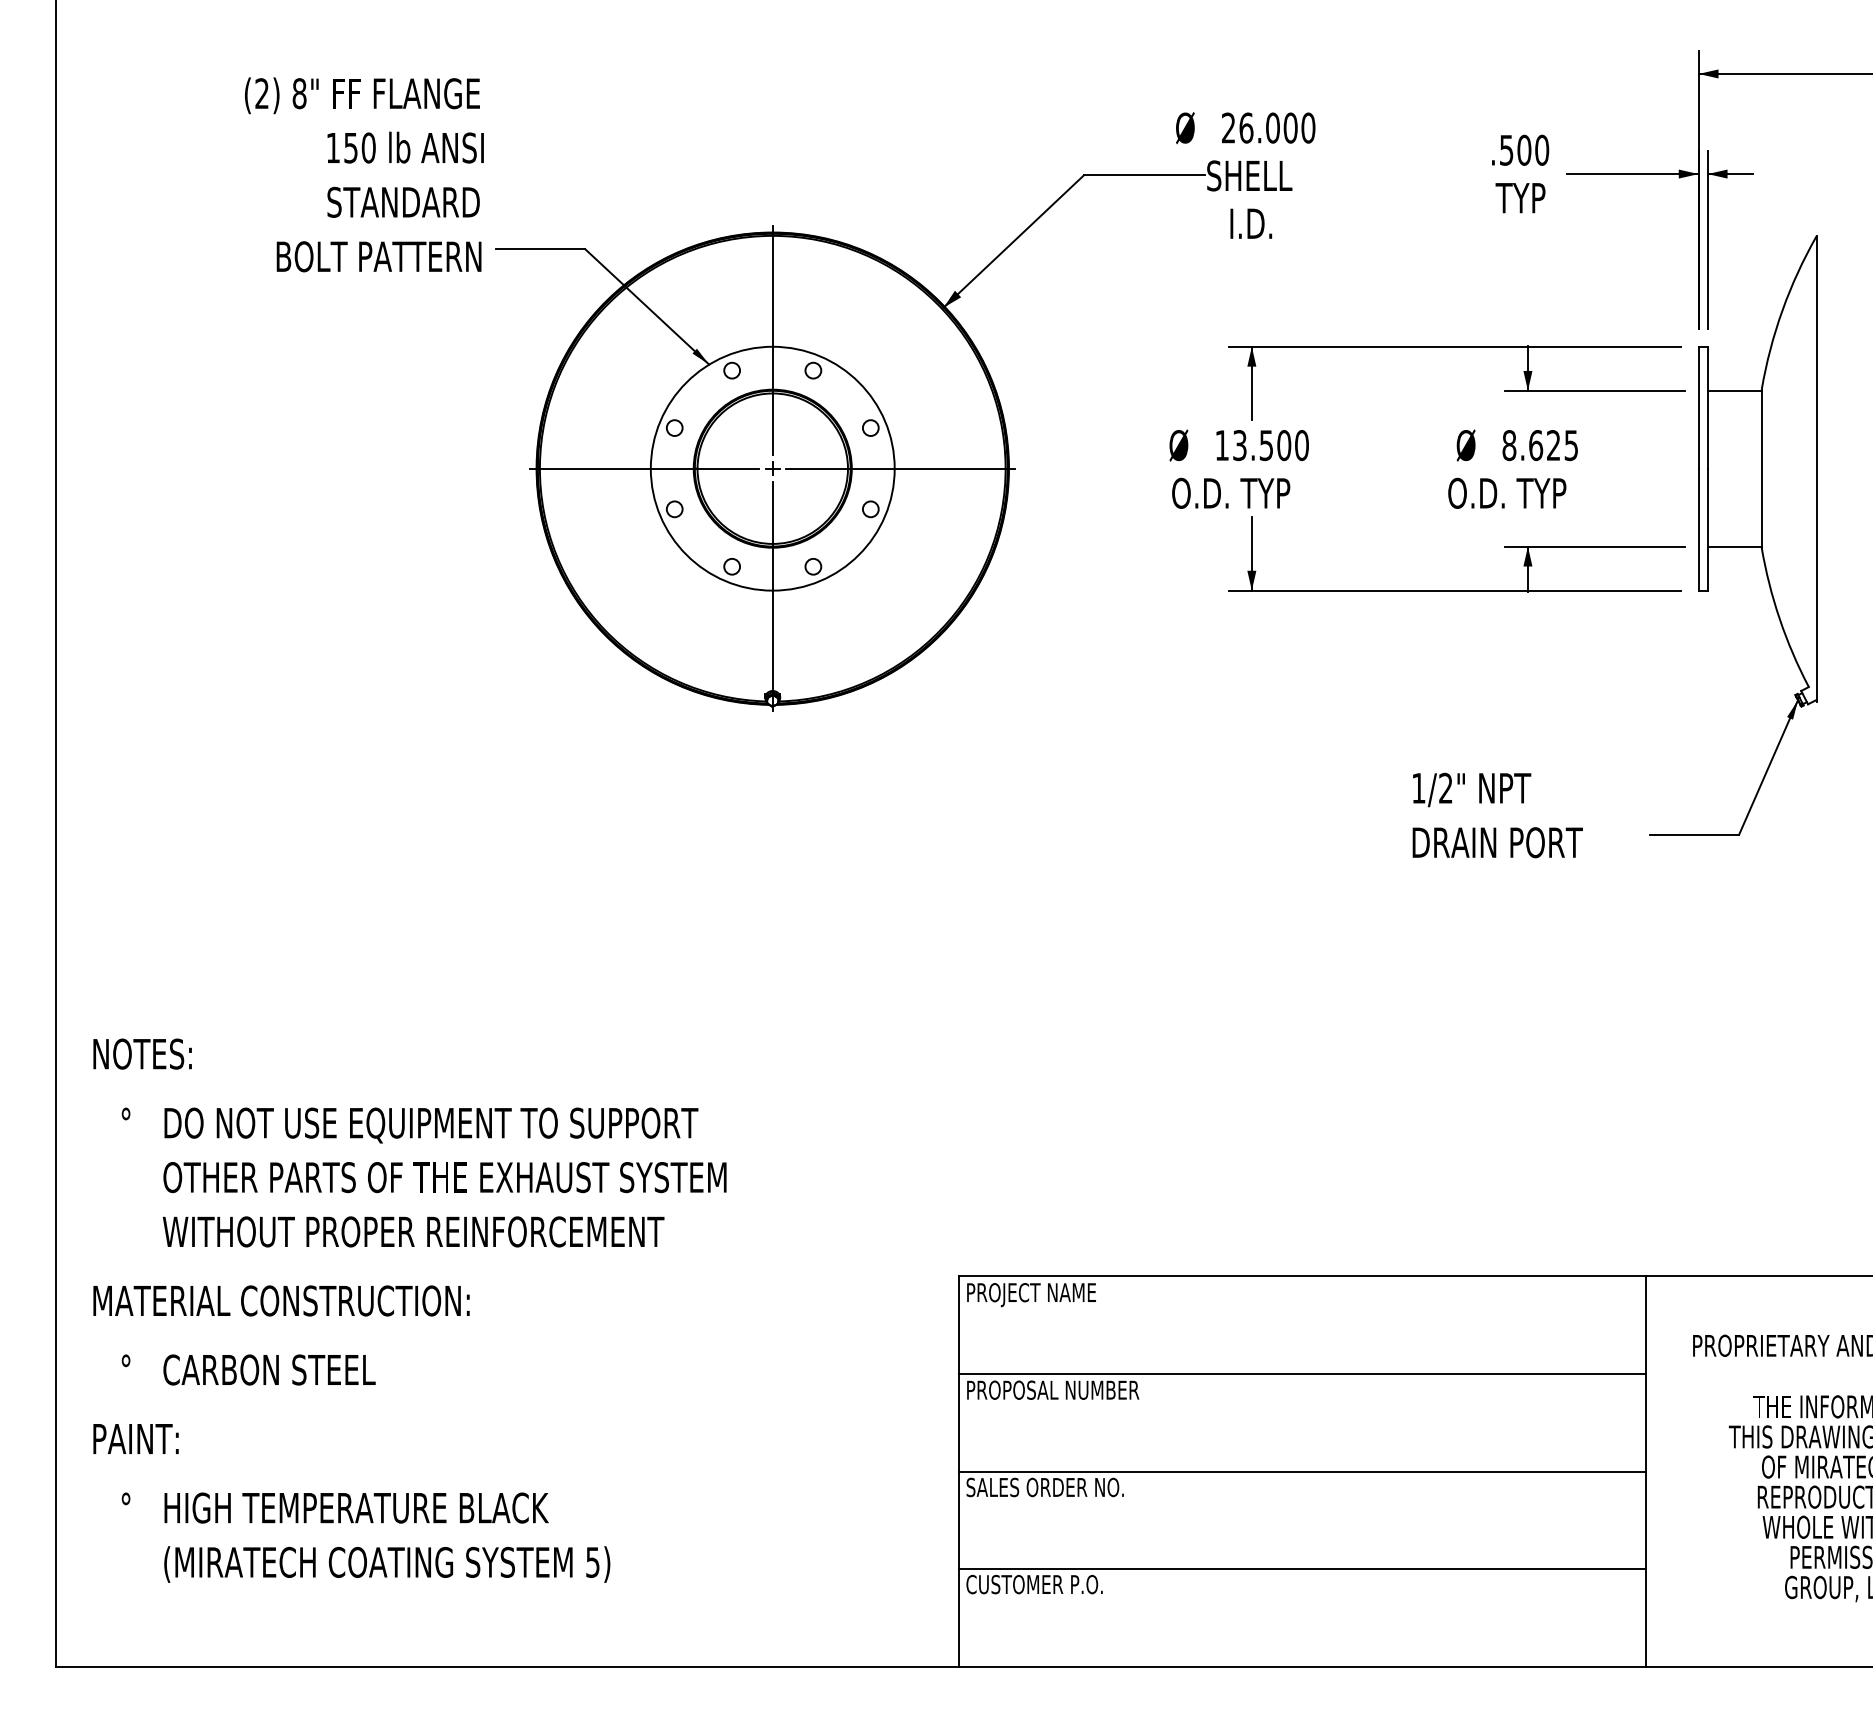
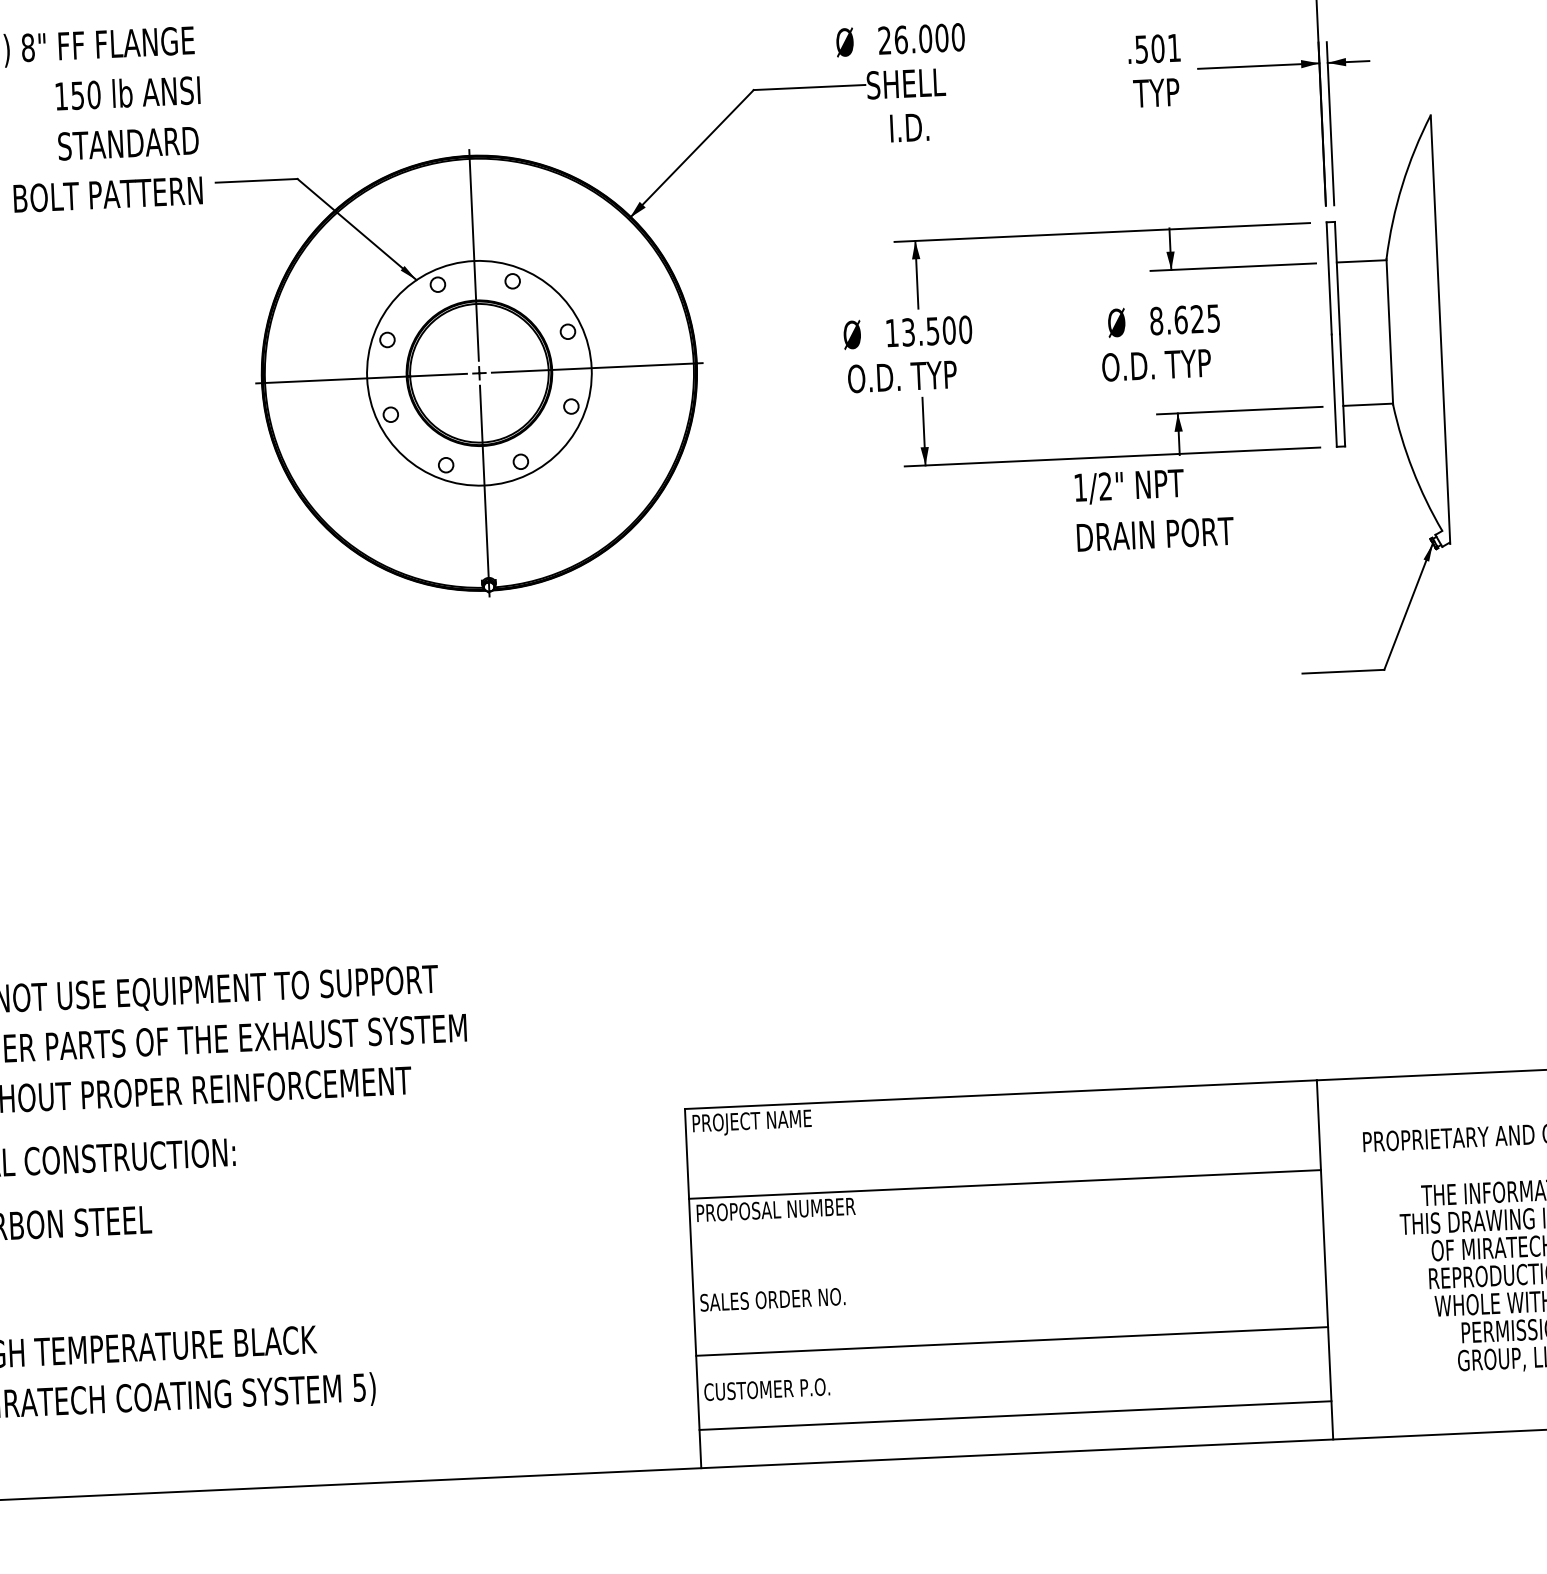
text: (1542, 149) -> (1174, 47), .500 -> .501
text: (1497, 815) -> (1154, 509), moved
line: (1302, 1471) -> (1012, 1341), moved
line: (1302, 1569) -> (1015, 1416), moved

